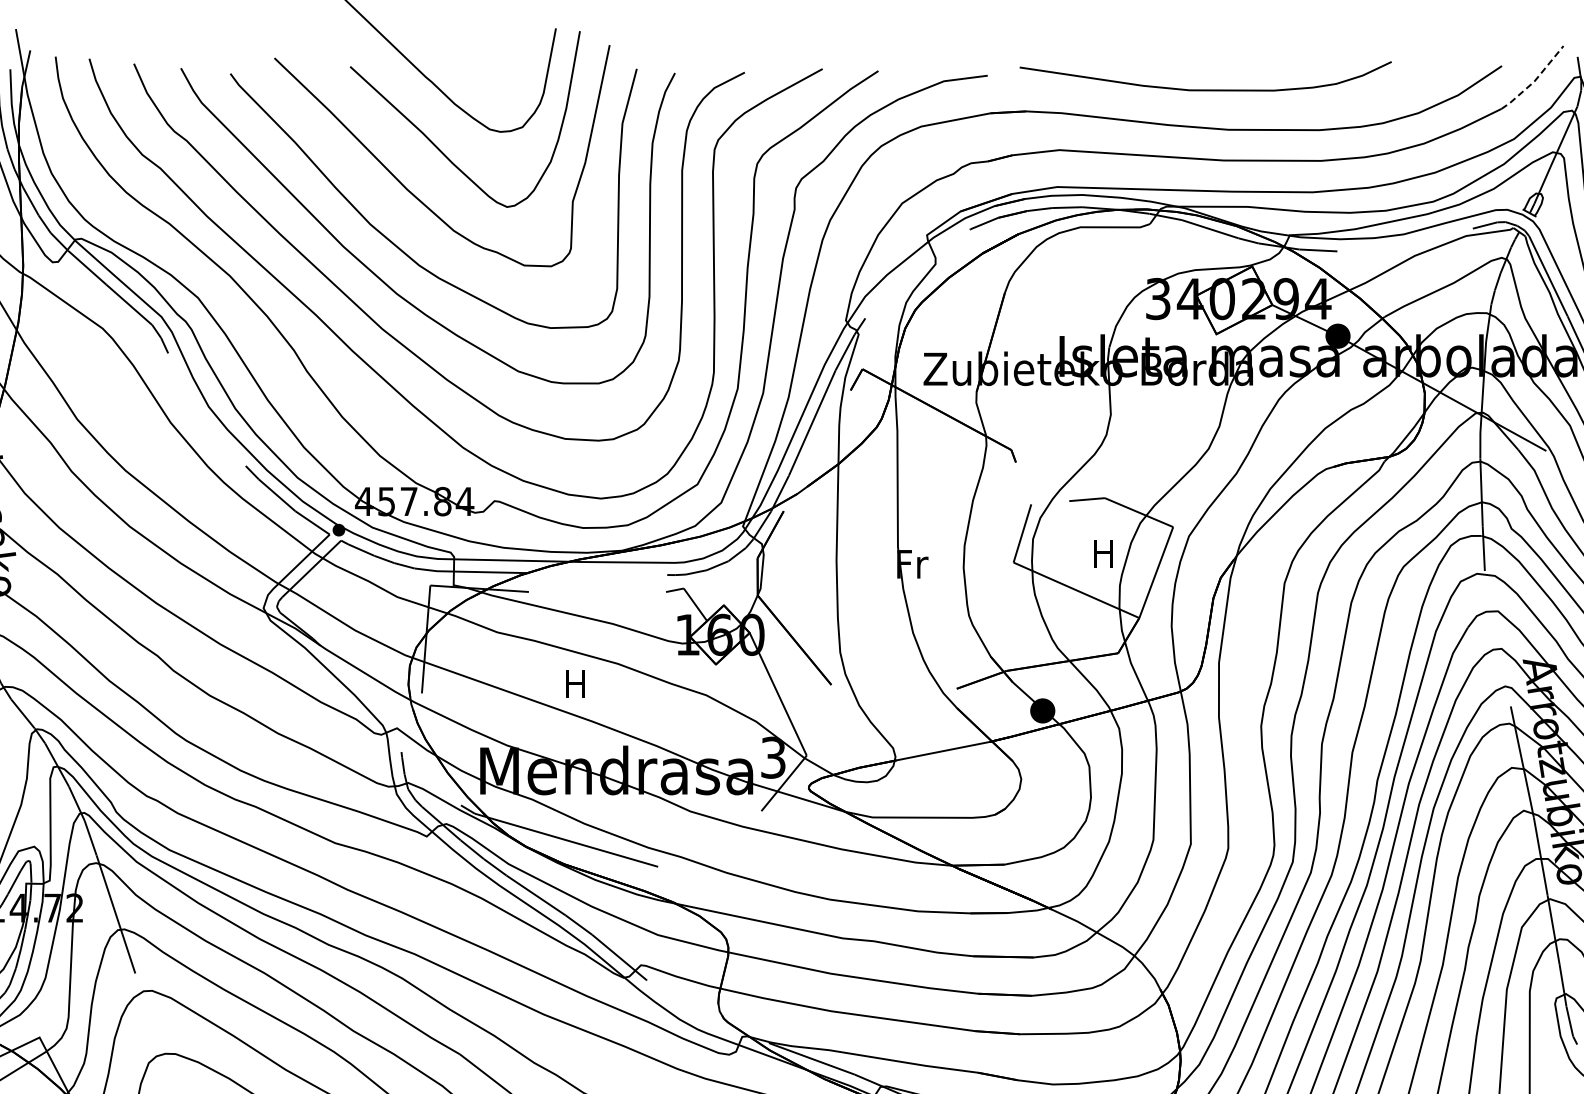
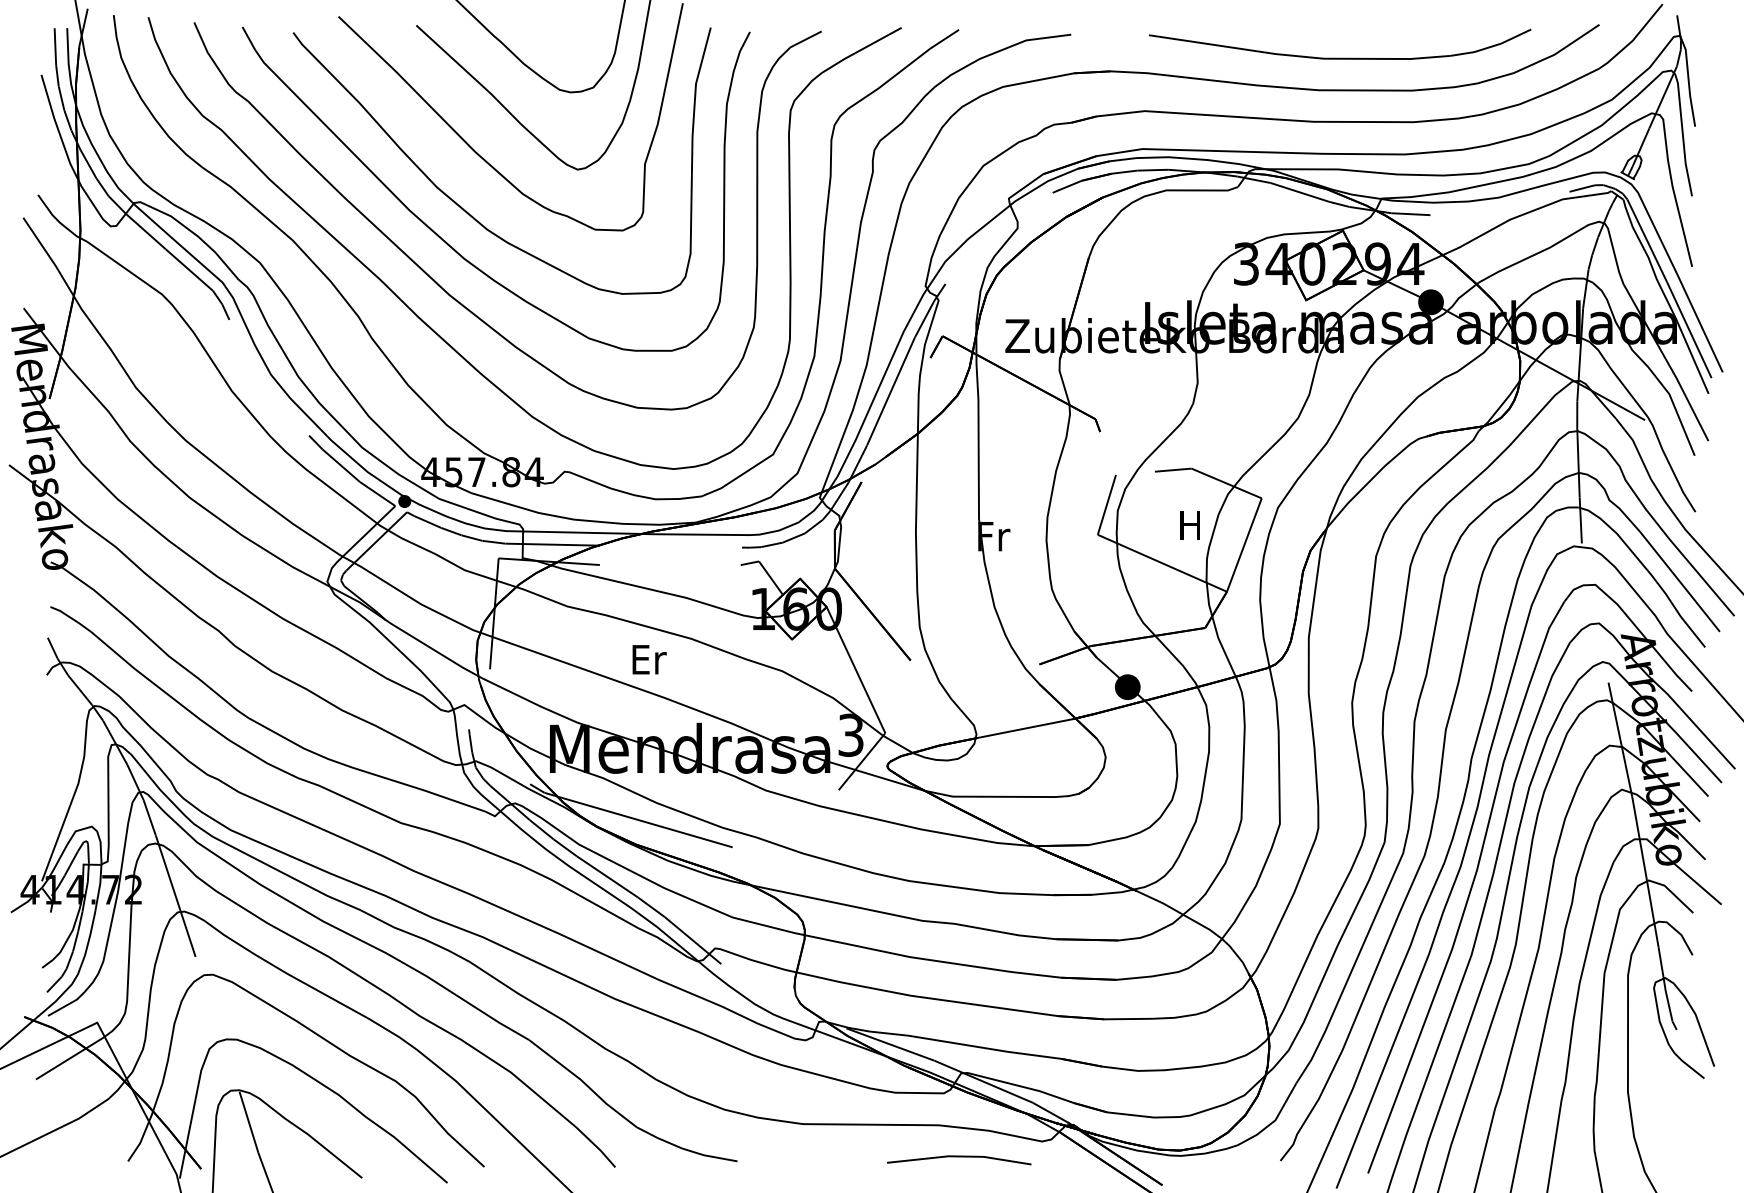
line: (1535, 81) -> (1633, 40), dashed -> solid
part: (1206, 89) -> (1340, 57), moved
text: (577, 683) -> (649, 659), H -> Er

